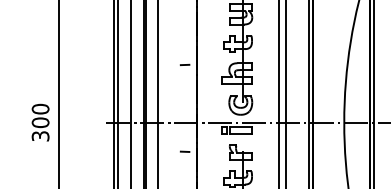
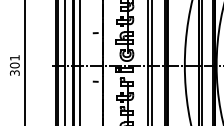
text: (39, 108) -> (14, 57), 300 -> 301

